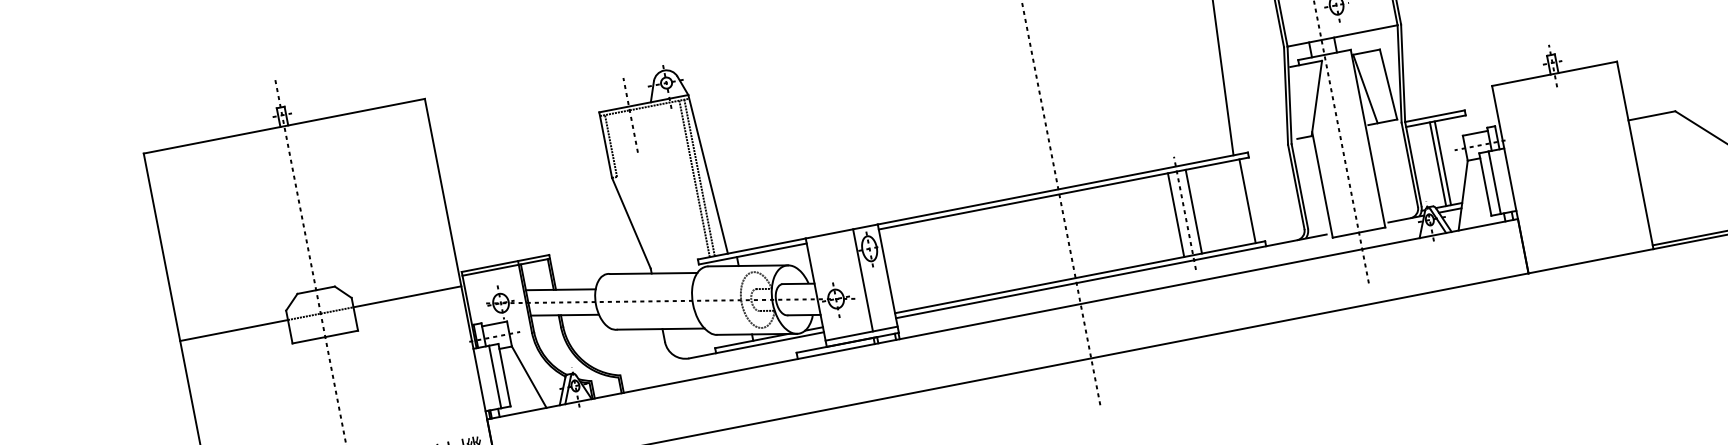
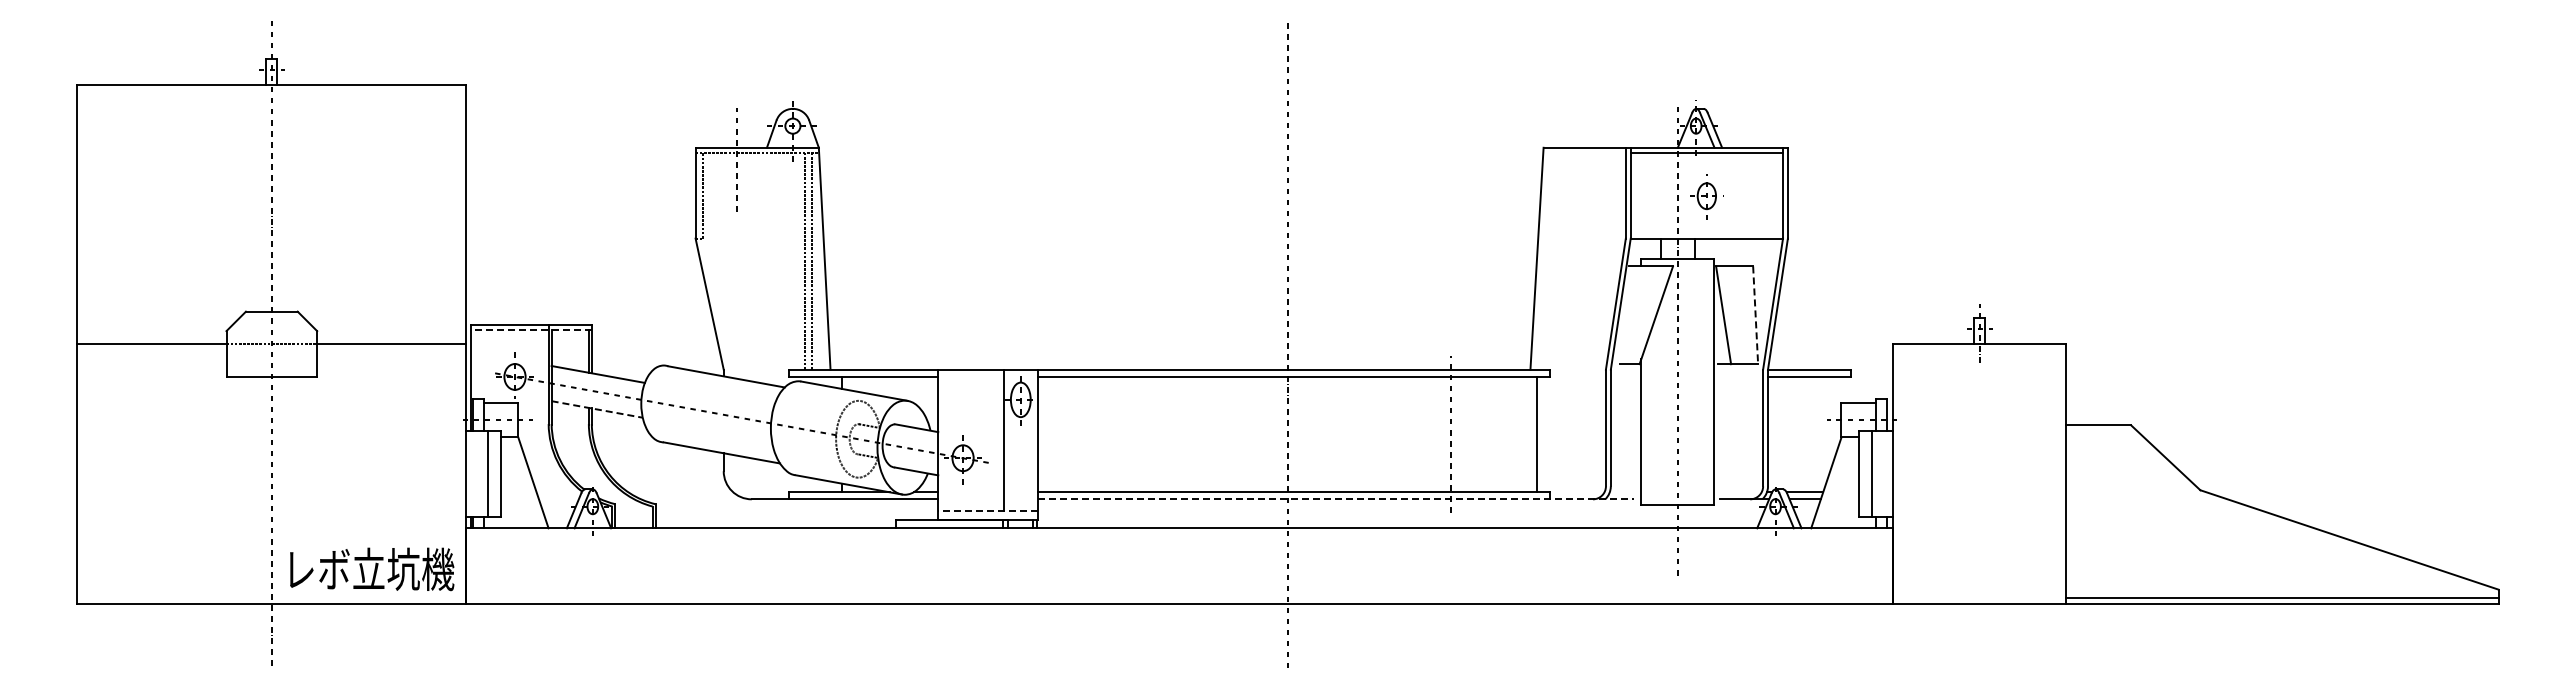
line: (1388, 84) -> (1755, 315), solid -> dashed
line: (1442, 163) -> (1807, 434), removed
line: (1437, 164) -> (1800, 434), removed
line: (1193, 211) -> (1462, 434), removed
line: (1176, 215) -> (1438, 434), removed
line: (506, 267) -> (531, 330), solid -> dashed
line: (1111, 276) -> (1336, 499), solid -> dashed
line: (565, 315) -> (597, 409), solid -> dashed
line: (861, 333) -> (988, 511), solid -> dashed

